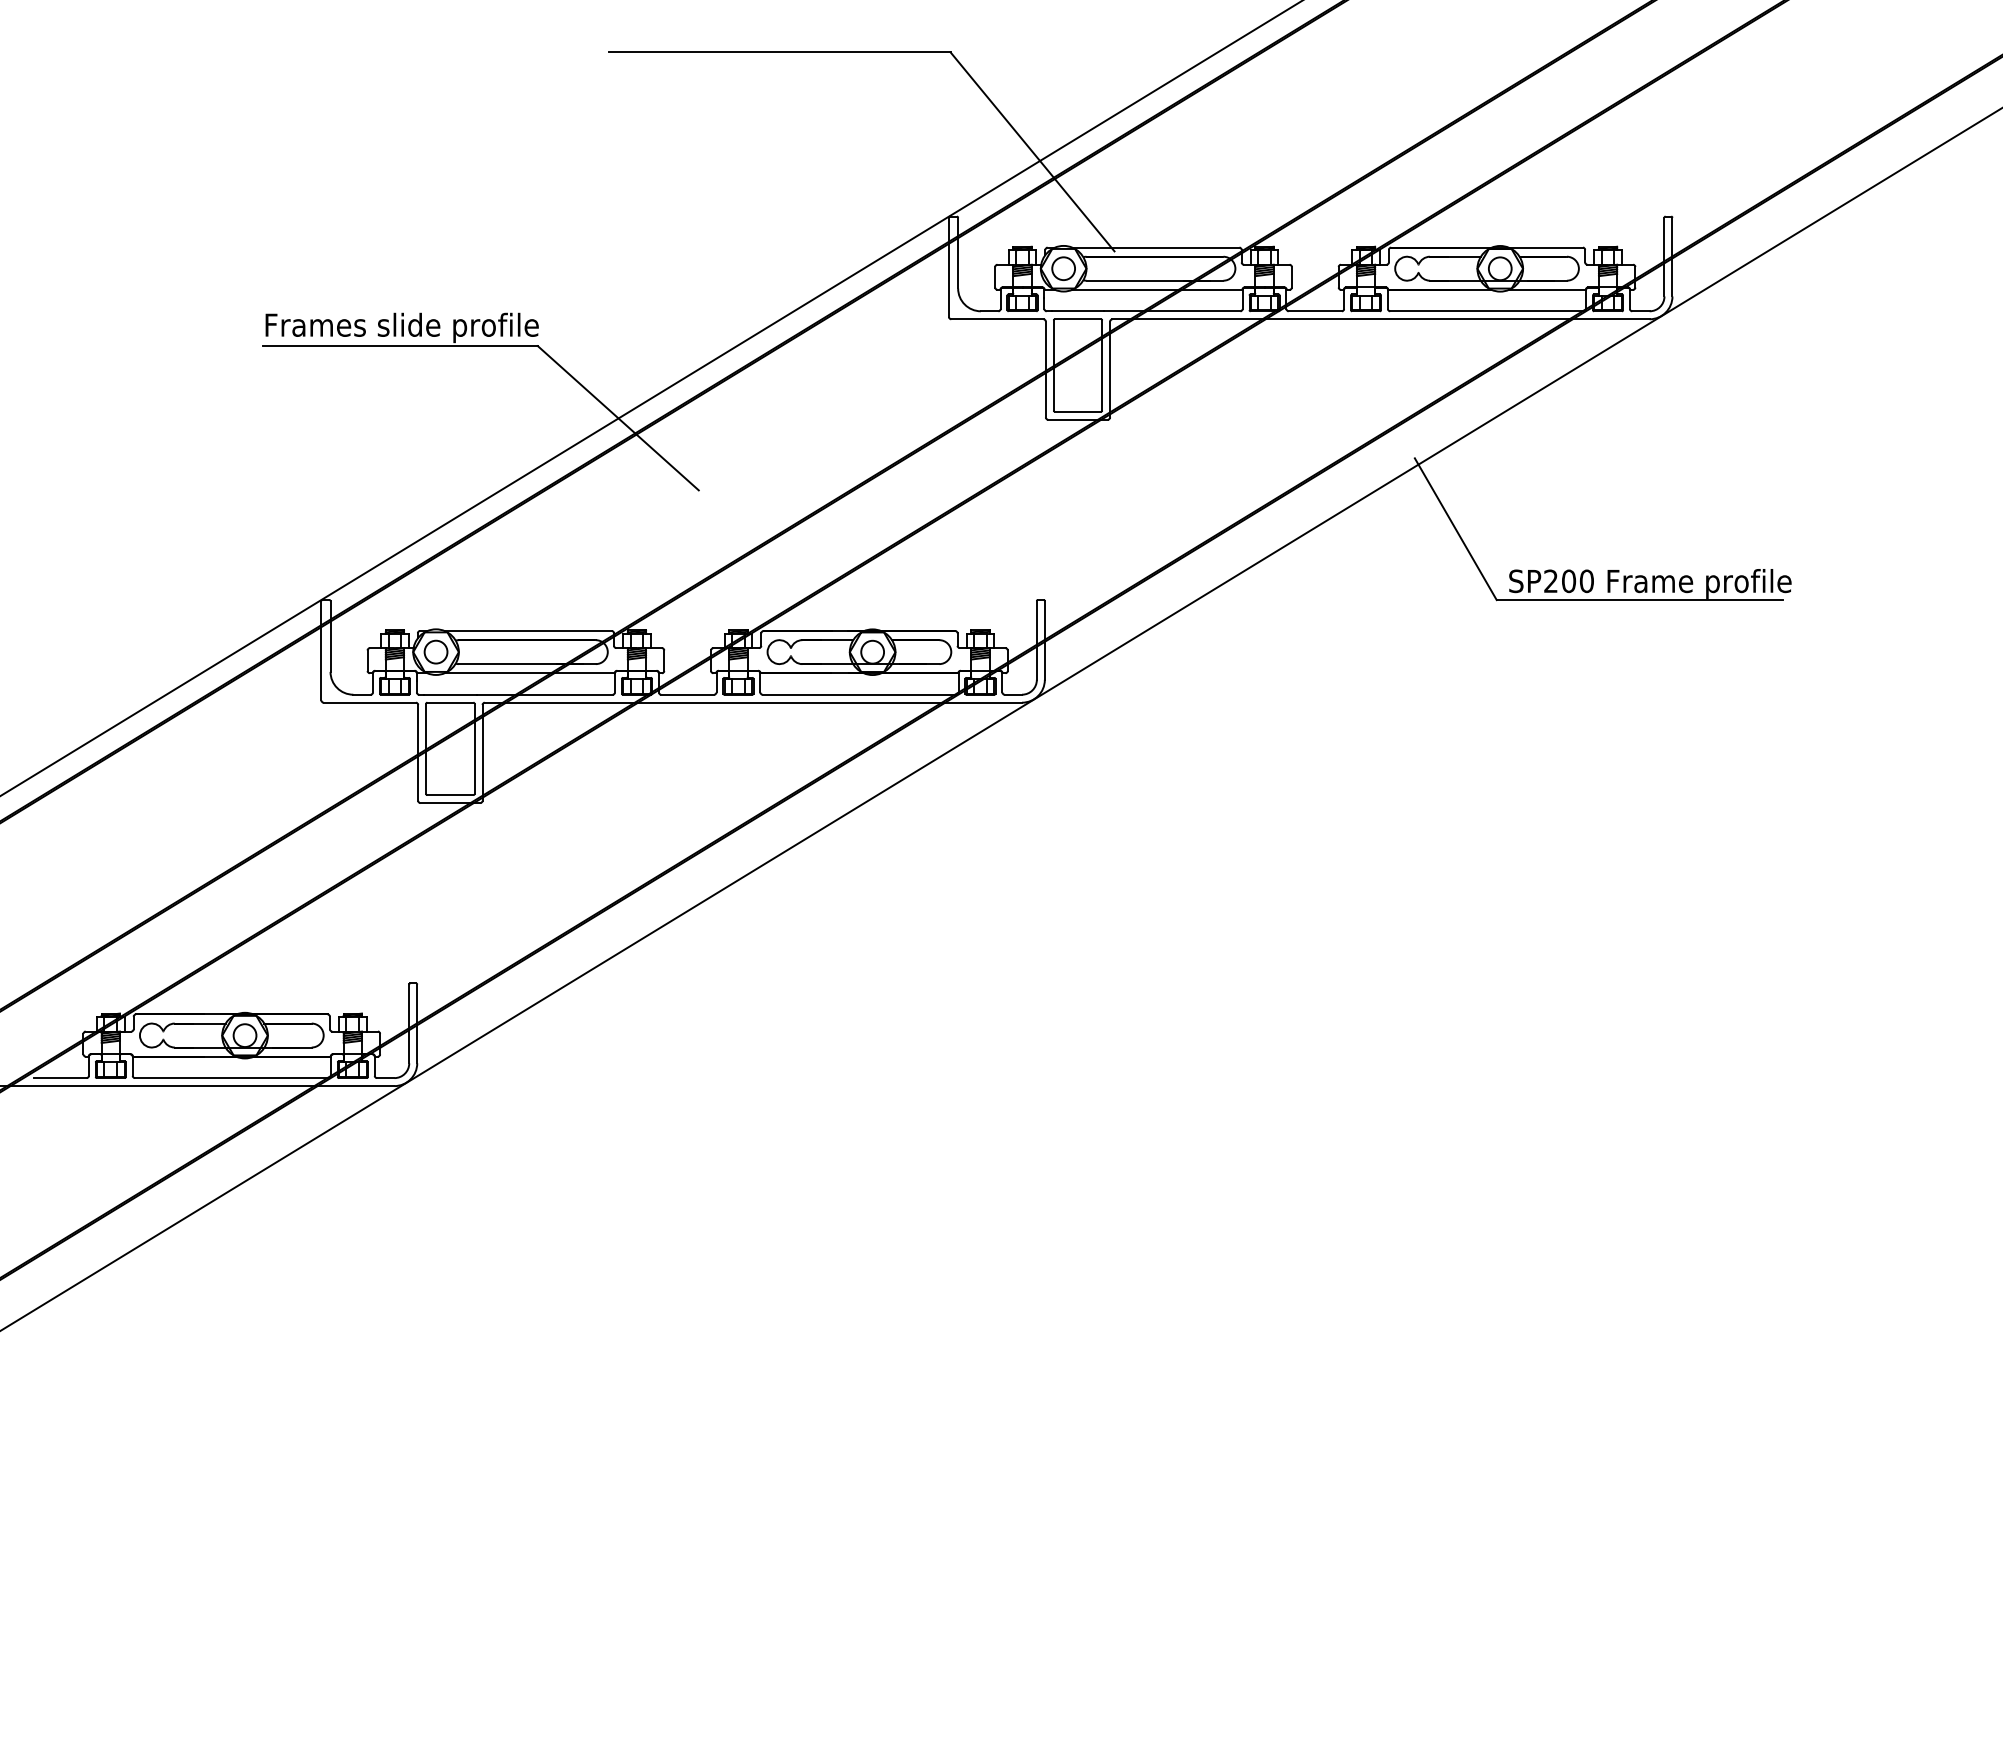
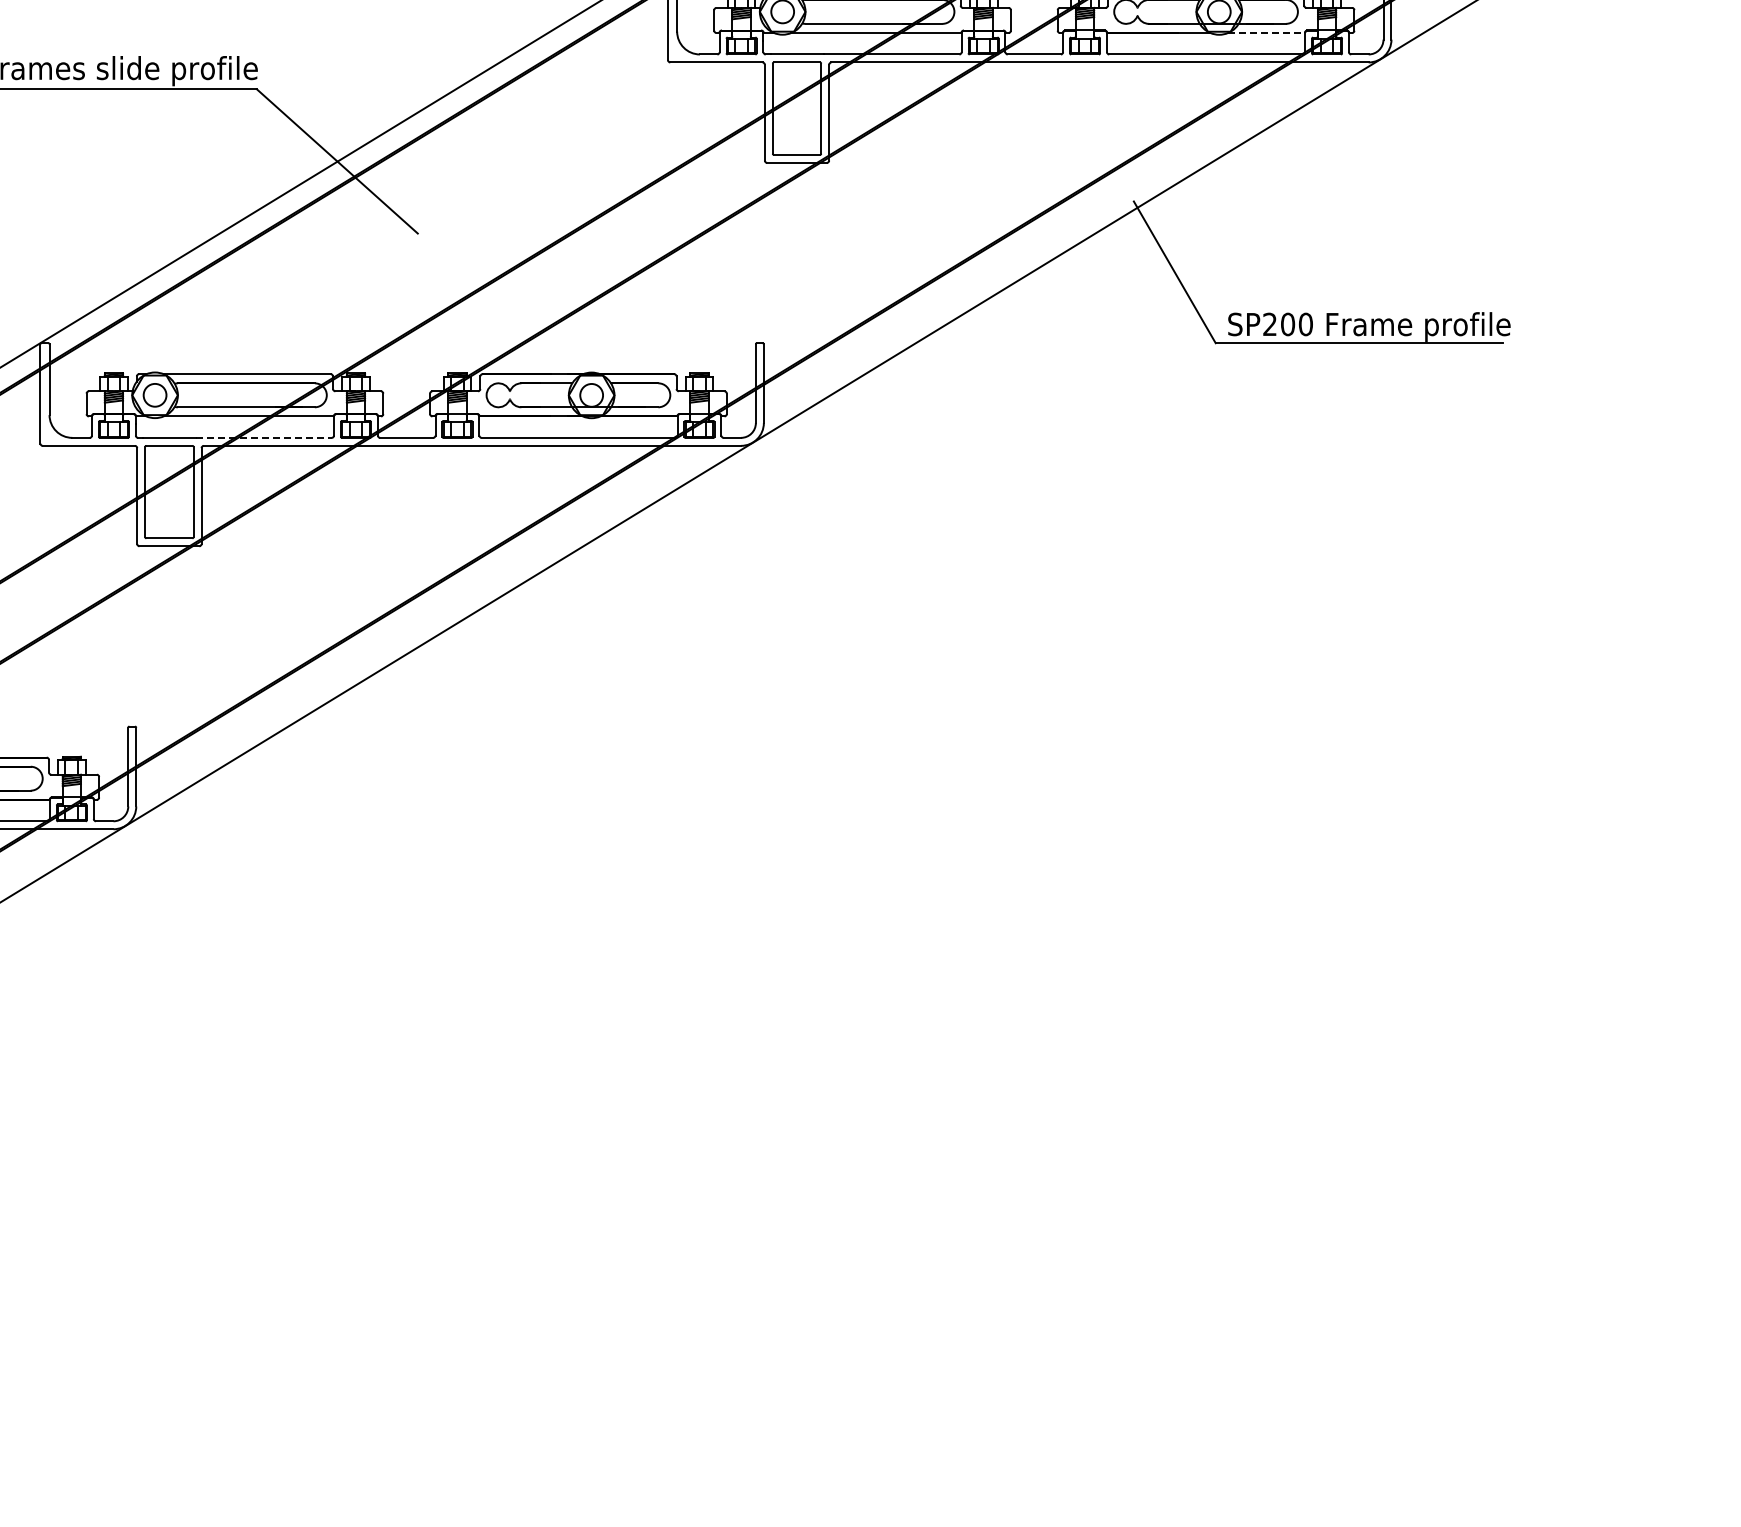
line: (1548, 289) -> (1267, 32), solid -> dashed
line: (544, 694) -> (263, 437), solid -> dashed

